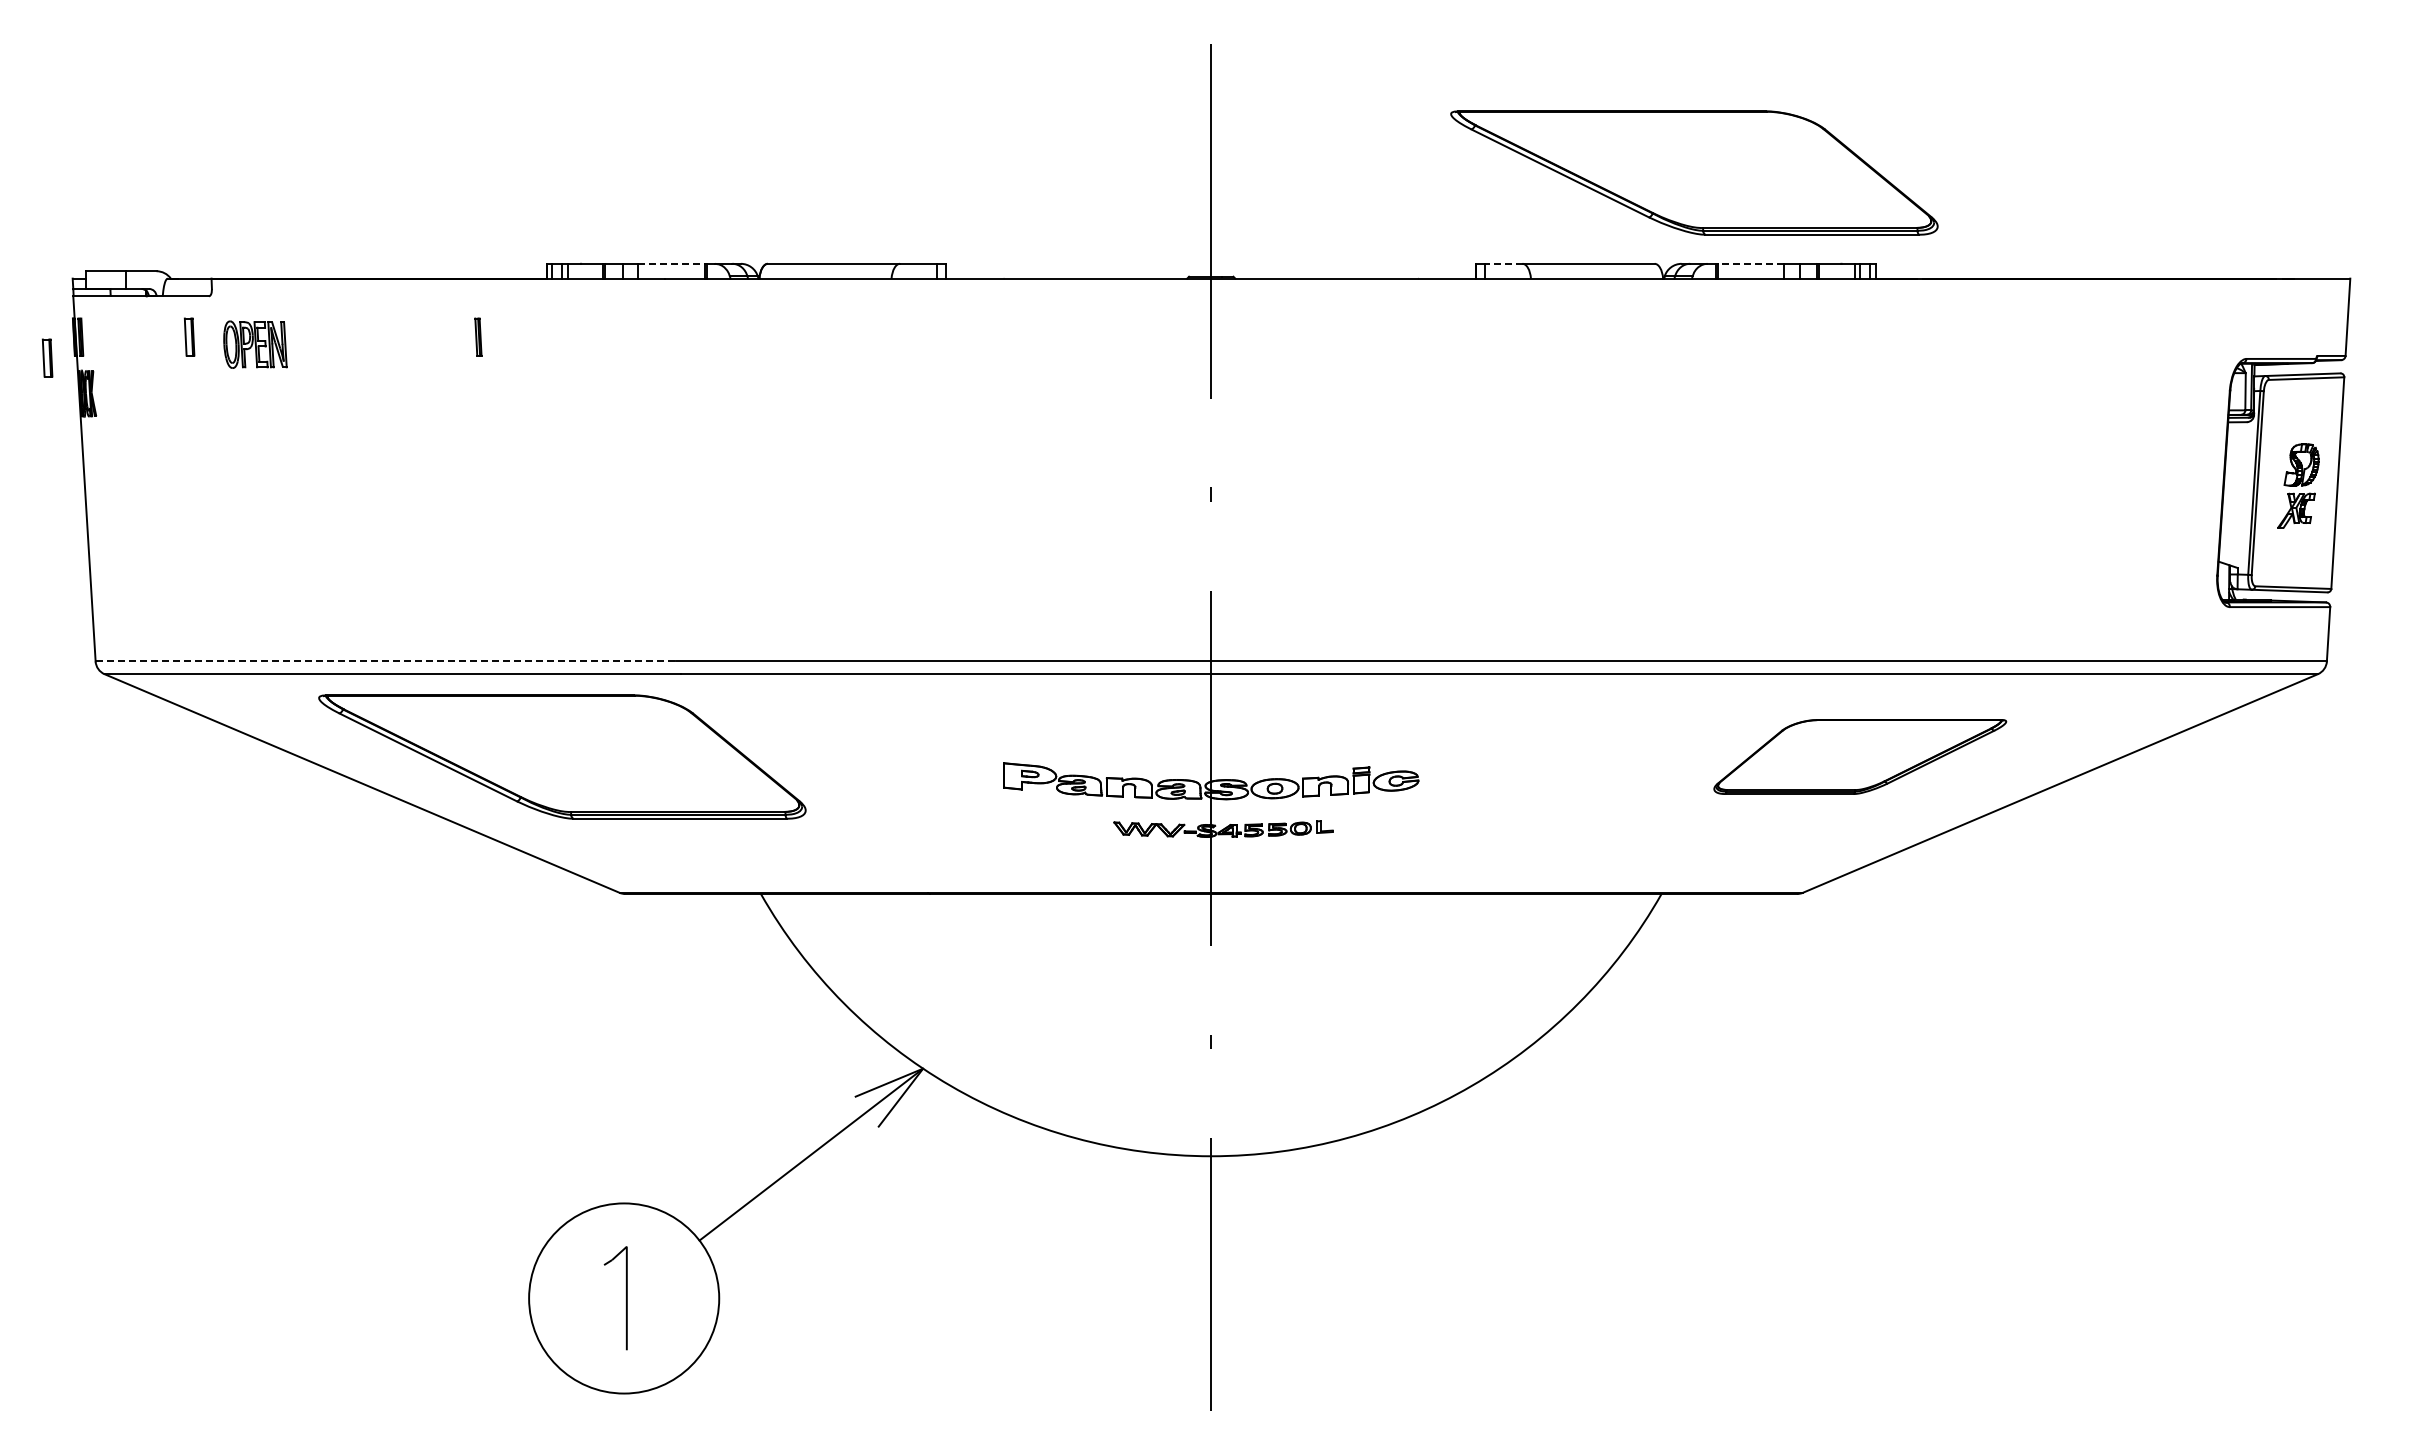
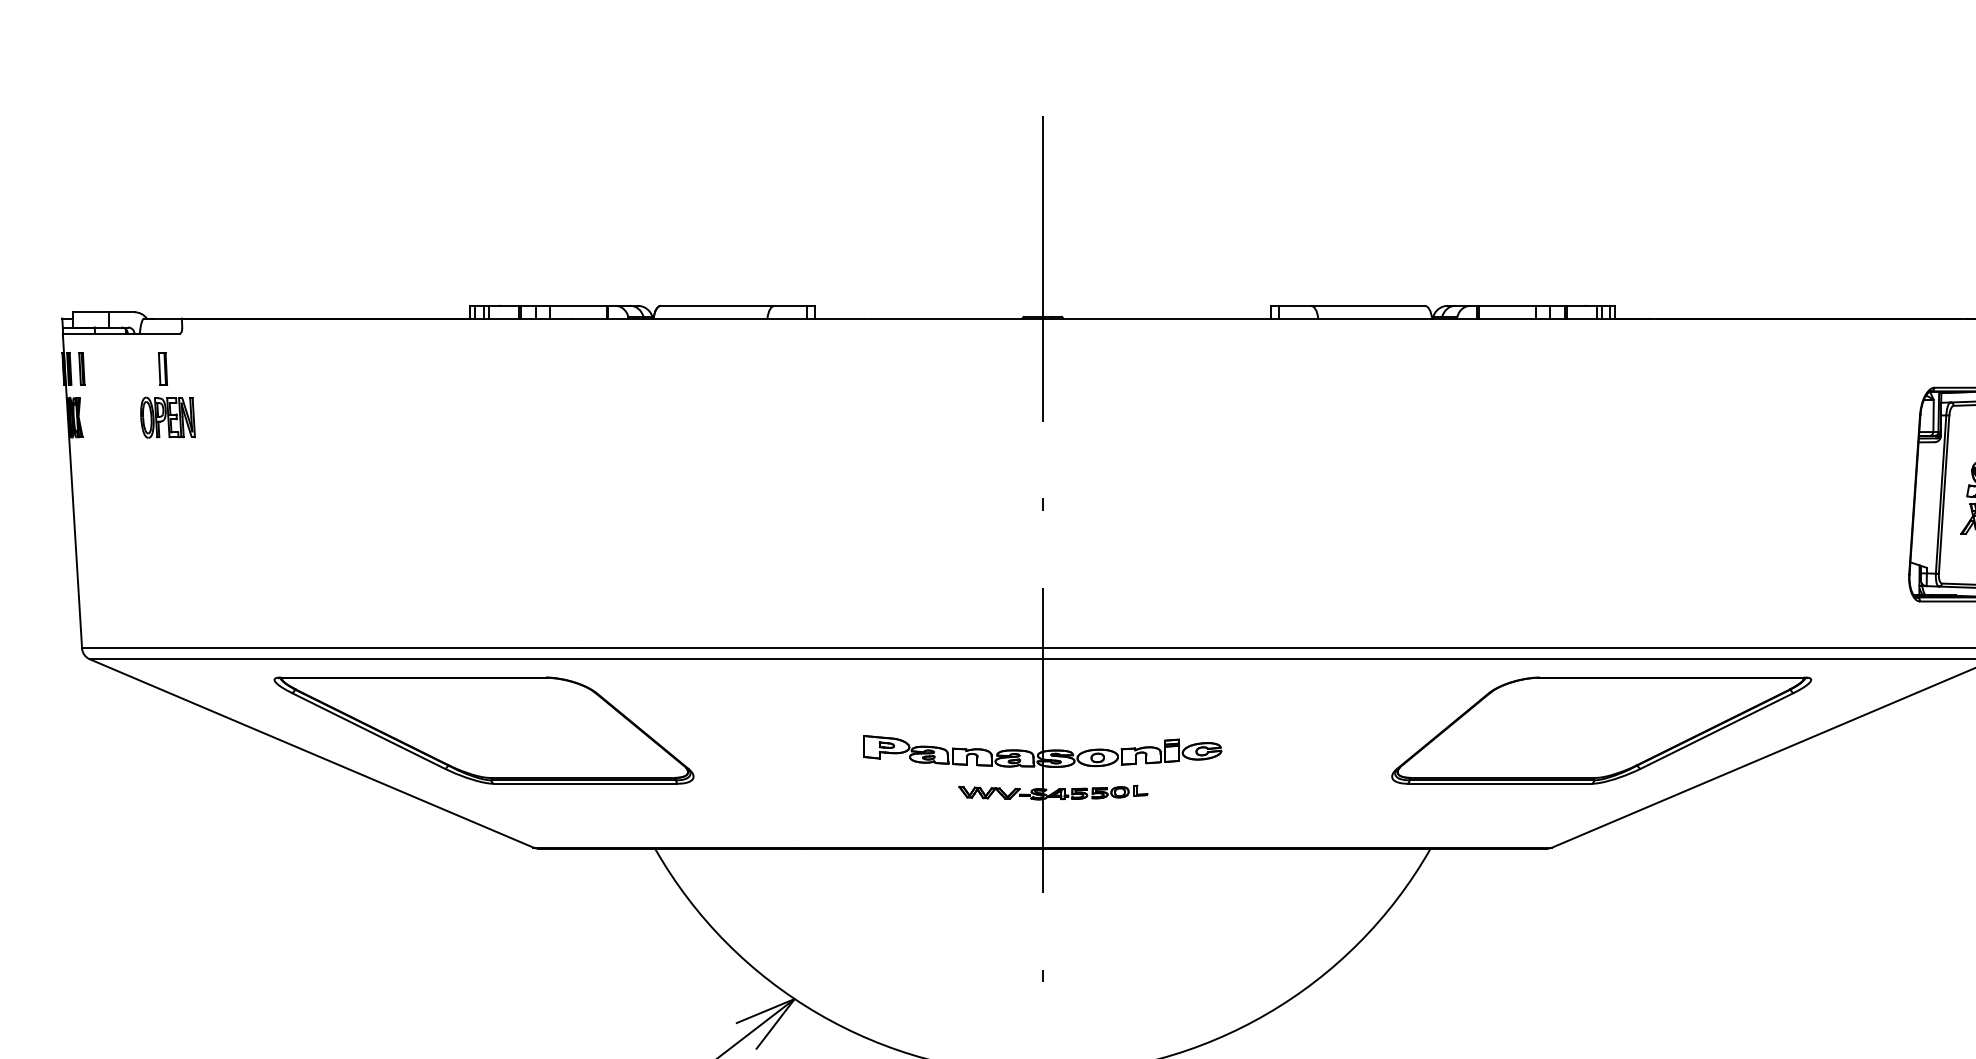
part: (1694, 172) -> (1459, 227), removed
line: (672, 263) -> (578, 305), dashed -> solid
line: (1503, 263) -> (1294, 305), dashed -> solid
line: (1750, 263) -> (1507, 305), dashed -> solid
part: (478, 336) -> (81, 368), moved
part: (255, 344) -> (168, 417), moved
part: (47, 357) -> (40, 386), removed
line: (386, 661) -> (332, 648), dashed -> solid
part: (1860, 756) -> (1601, 730), size x1.67

